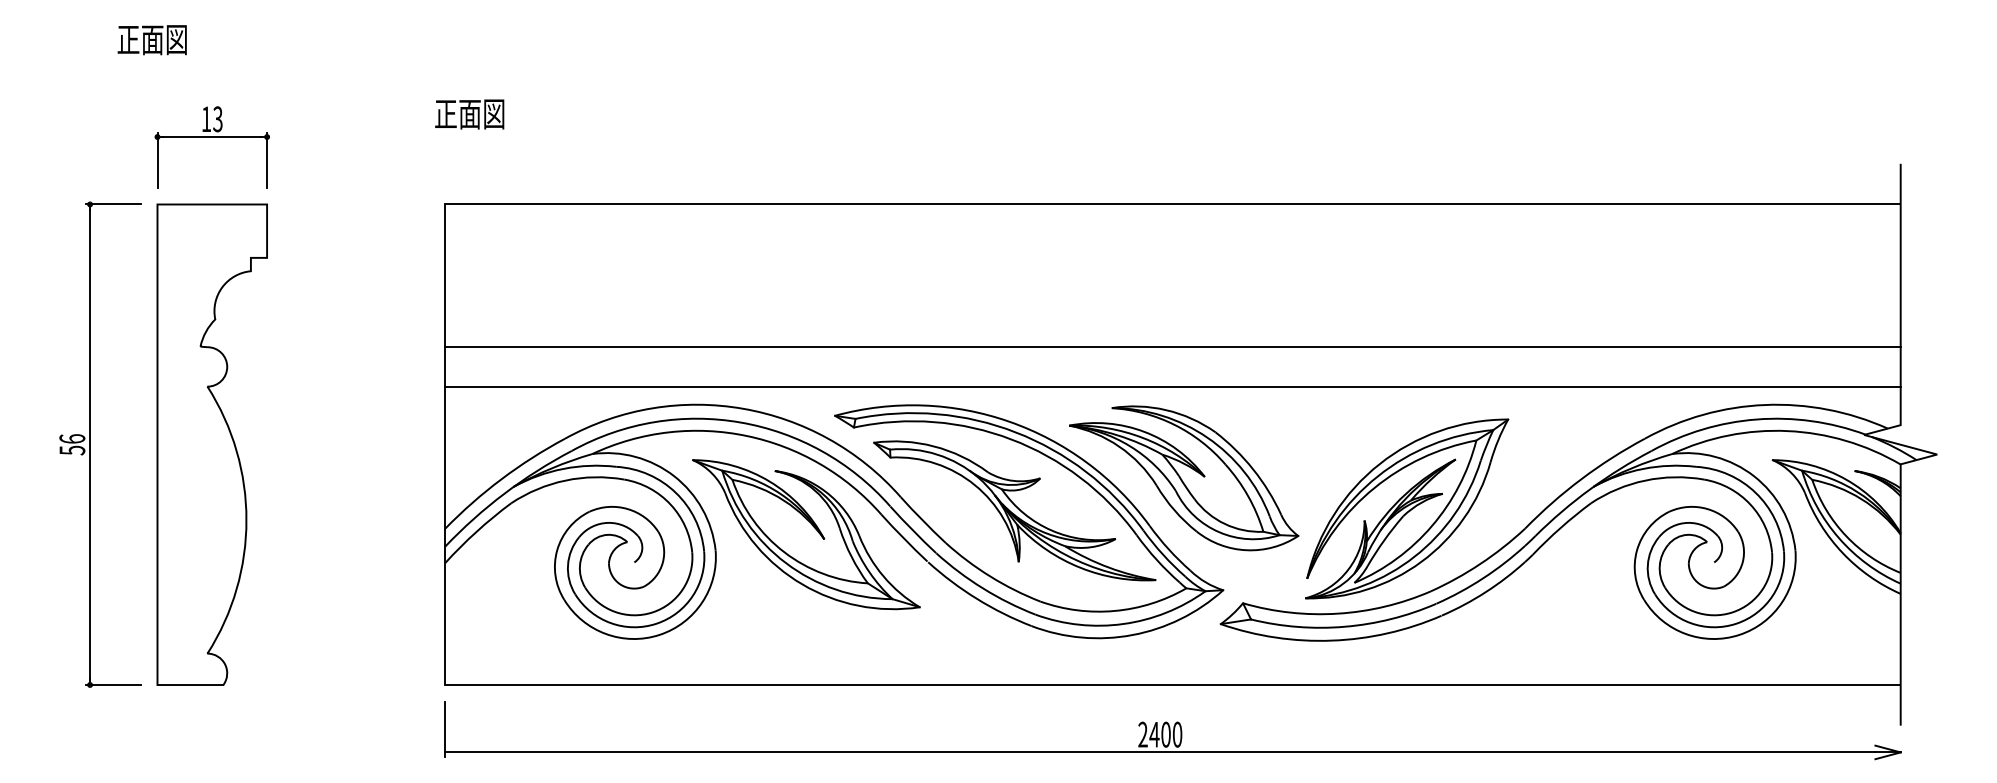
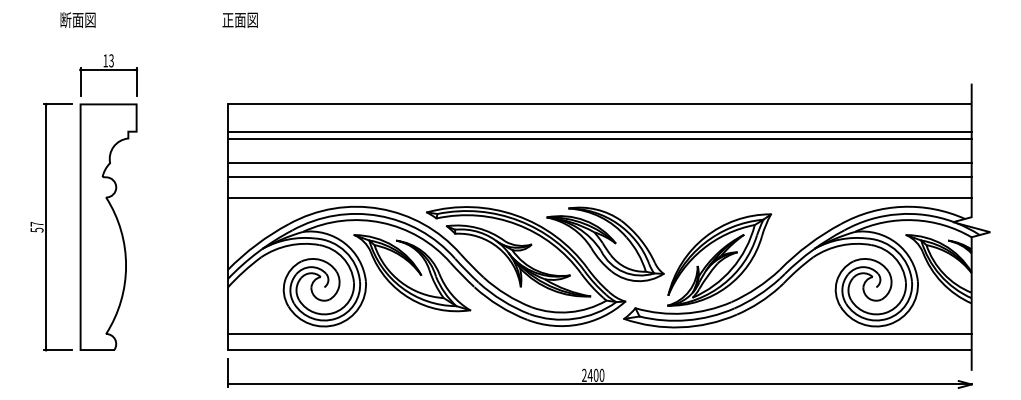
text: (127, 38) -> (65, 19), 正面図 -> 断面図
text: (468, 112) -> (239, 19), moved
line: (1172, 257) -> (599, 131), added
line: (1172, 271) -> (599, 138), added
line: (1172, 320) -> (599, 163), added
text: (71, 437) -> (36, 223), 56 -> 57
line: (1172, 652) -> (599, 333), added

